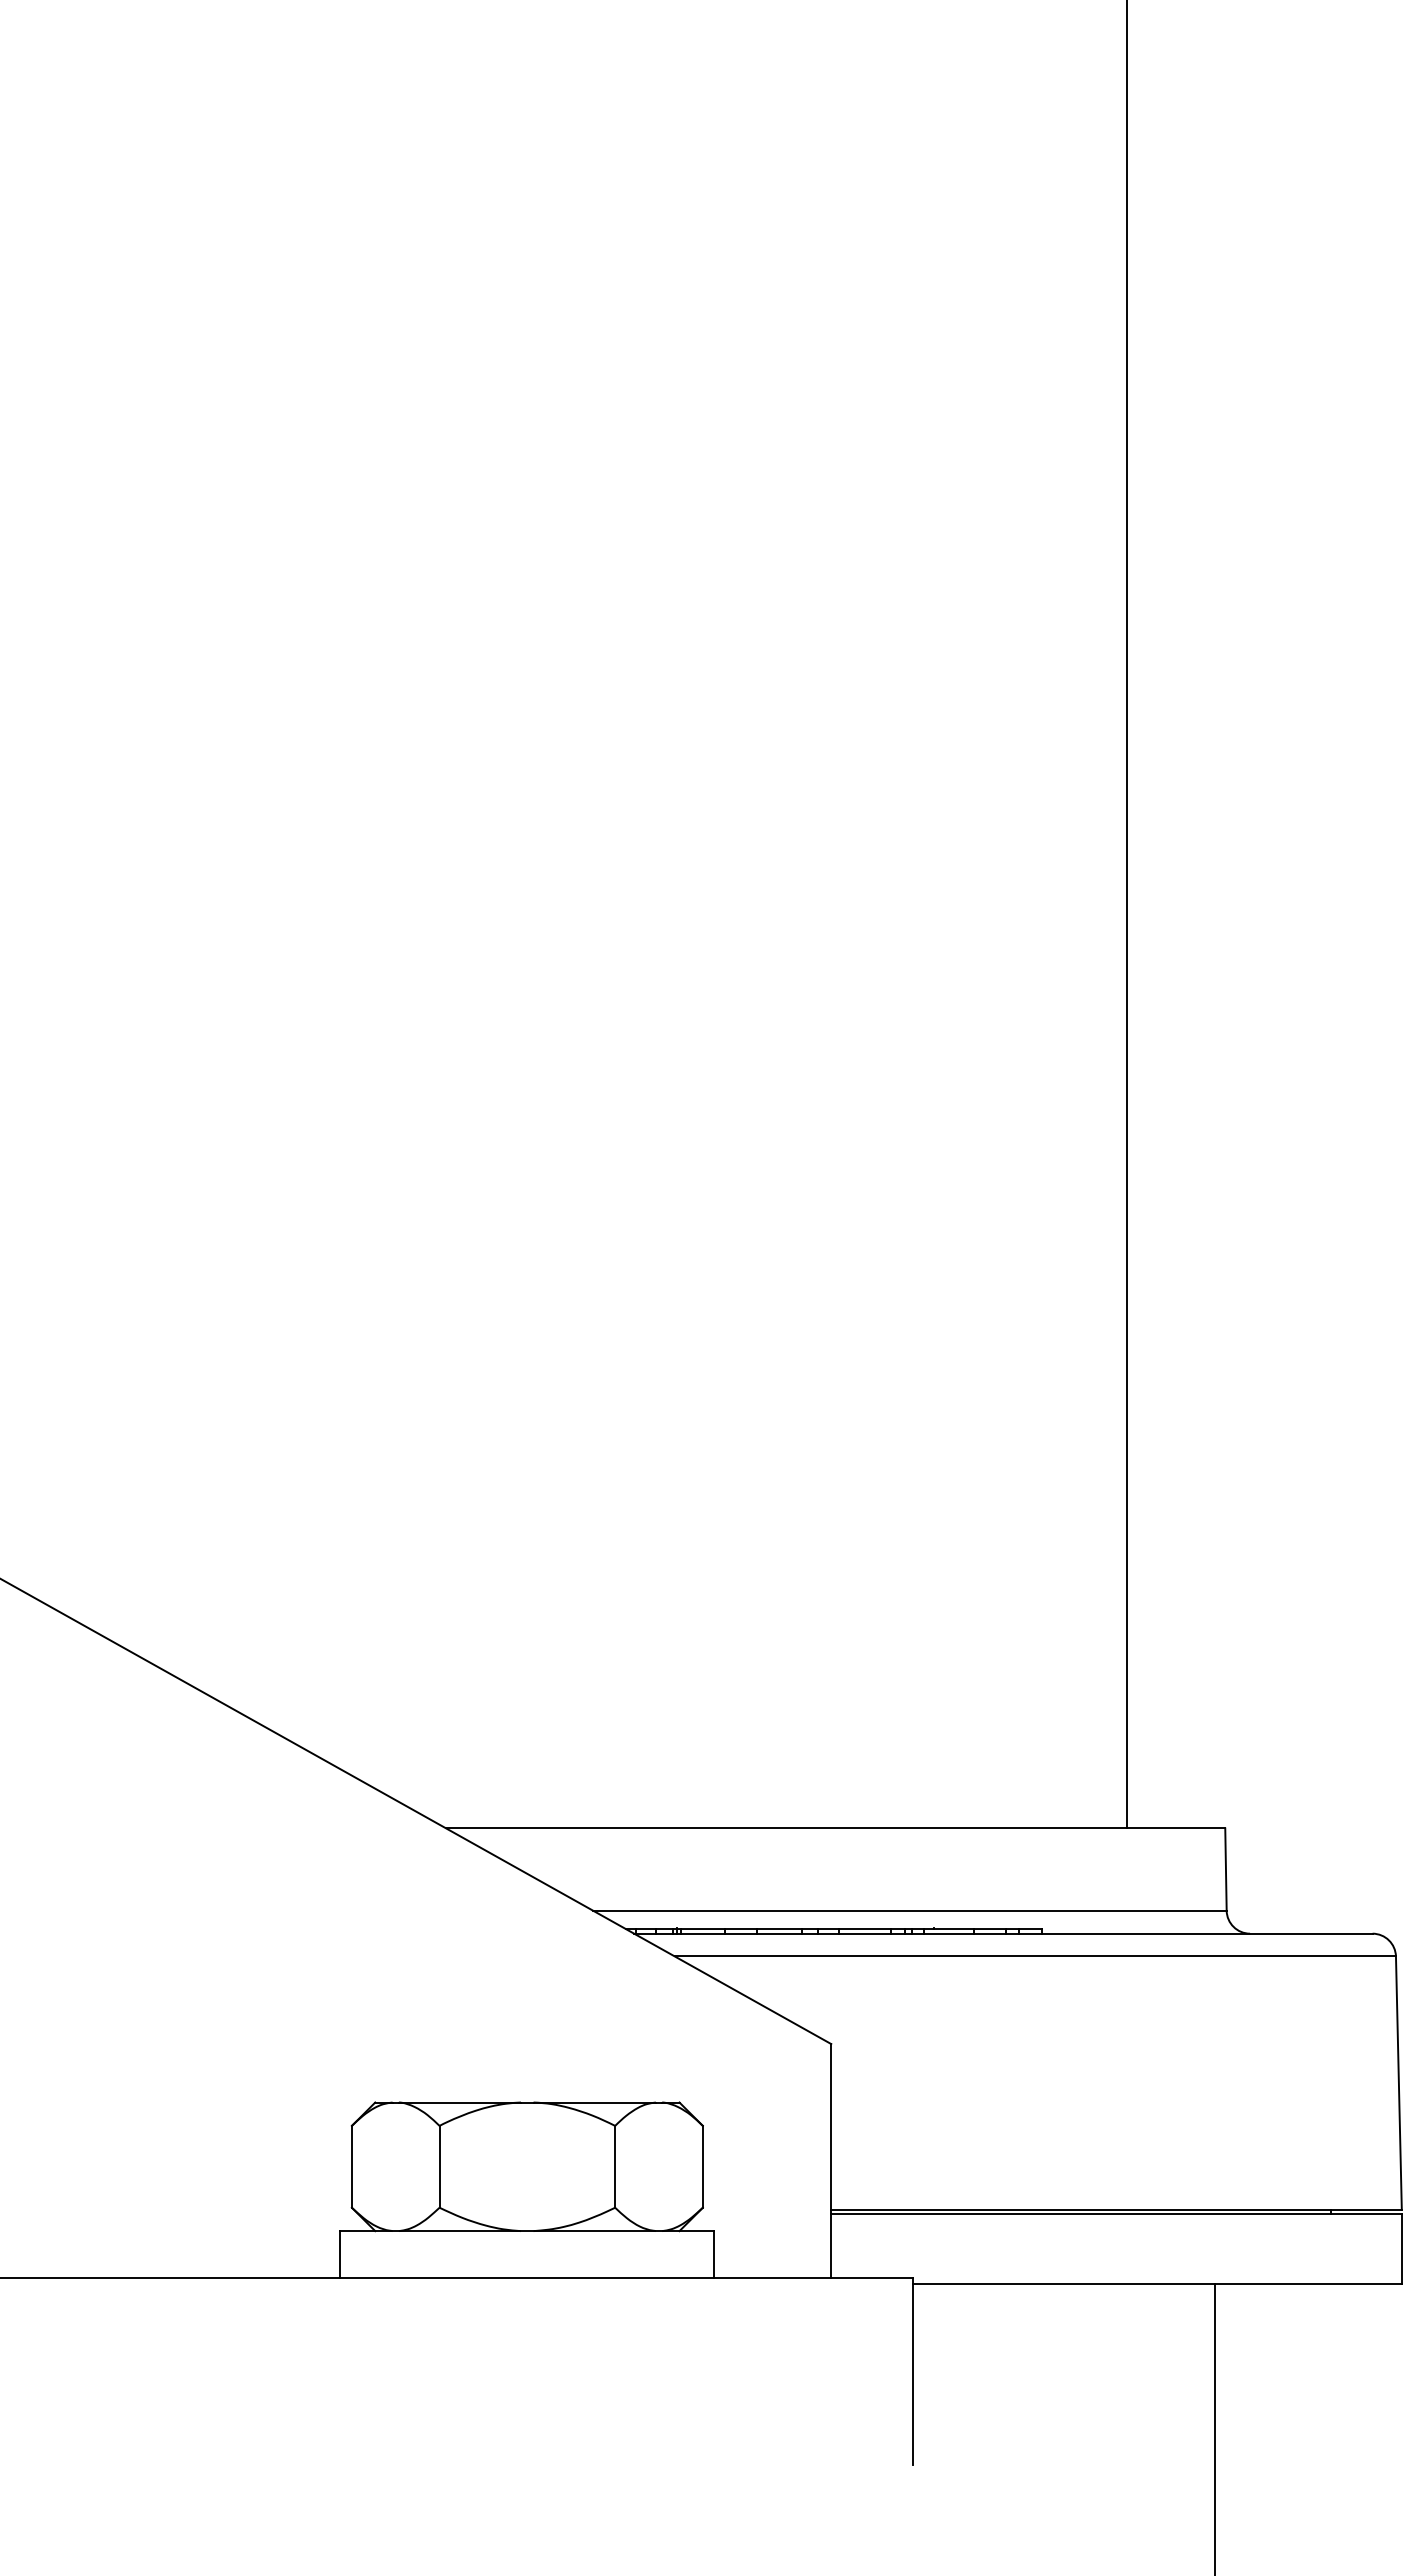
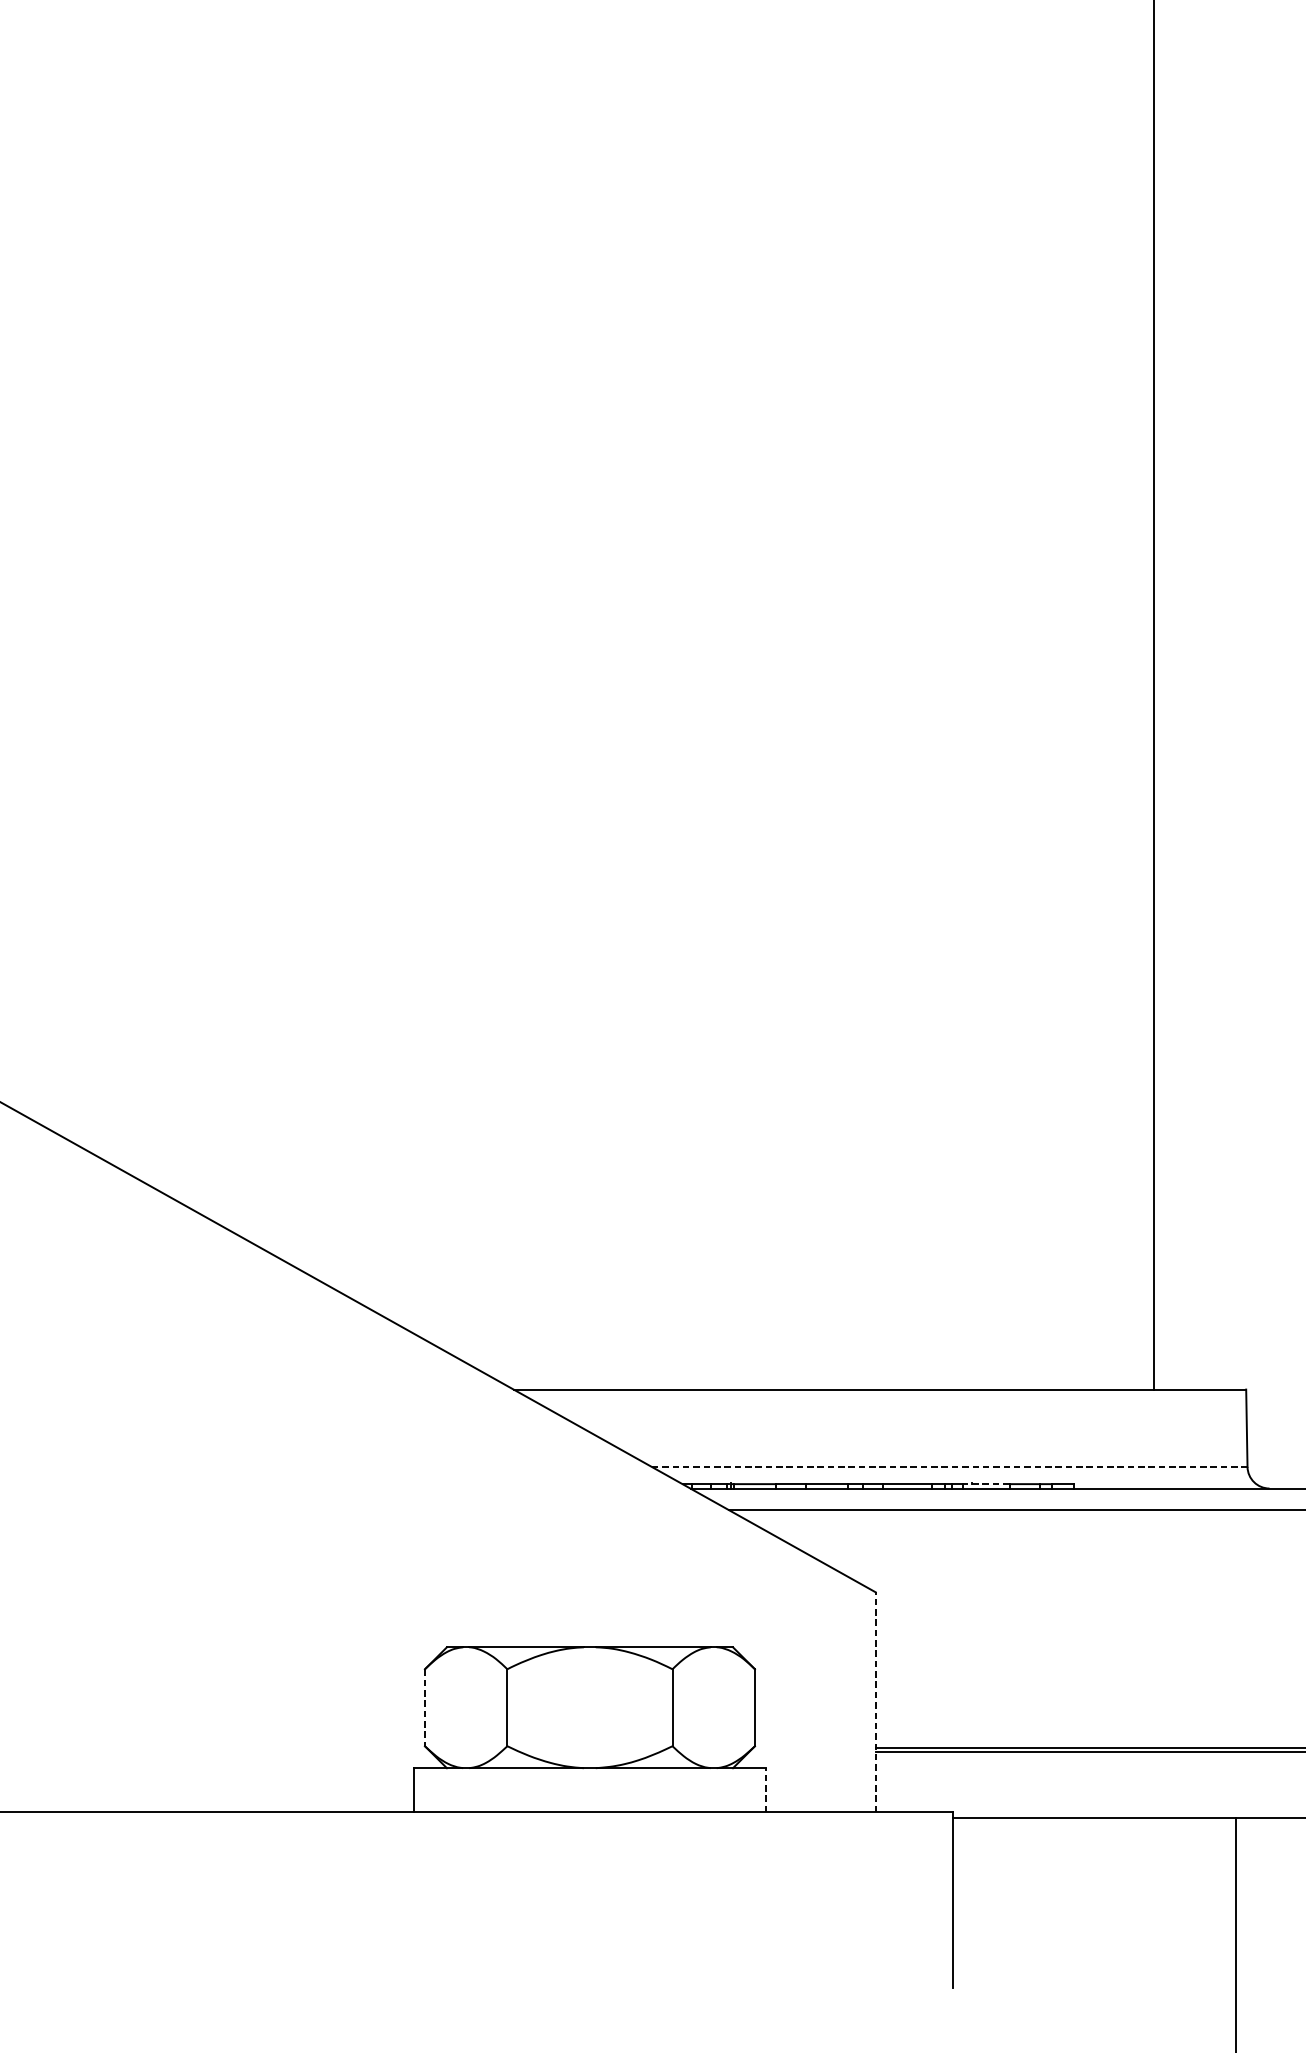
line: (909, 1910) -> (949, 1466), solid -> dashed
line: (948, 1929) -> (985, 1484), solid -> dashed
line: (831, 2160) -> (875, 1701), solid -> dashed
line: (351, 2166) -> (424, 1707), solid -> dashed
line: (714, 2254) -> (765, 1790), solid -> dashed

